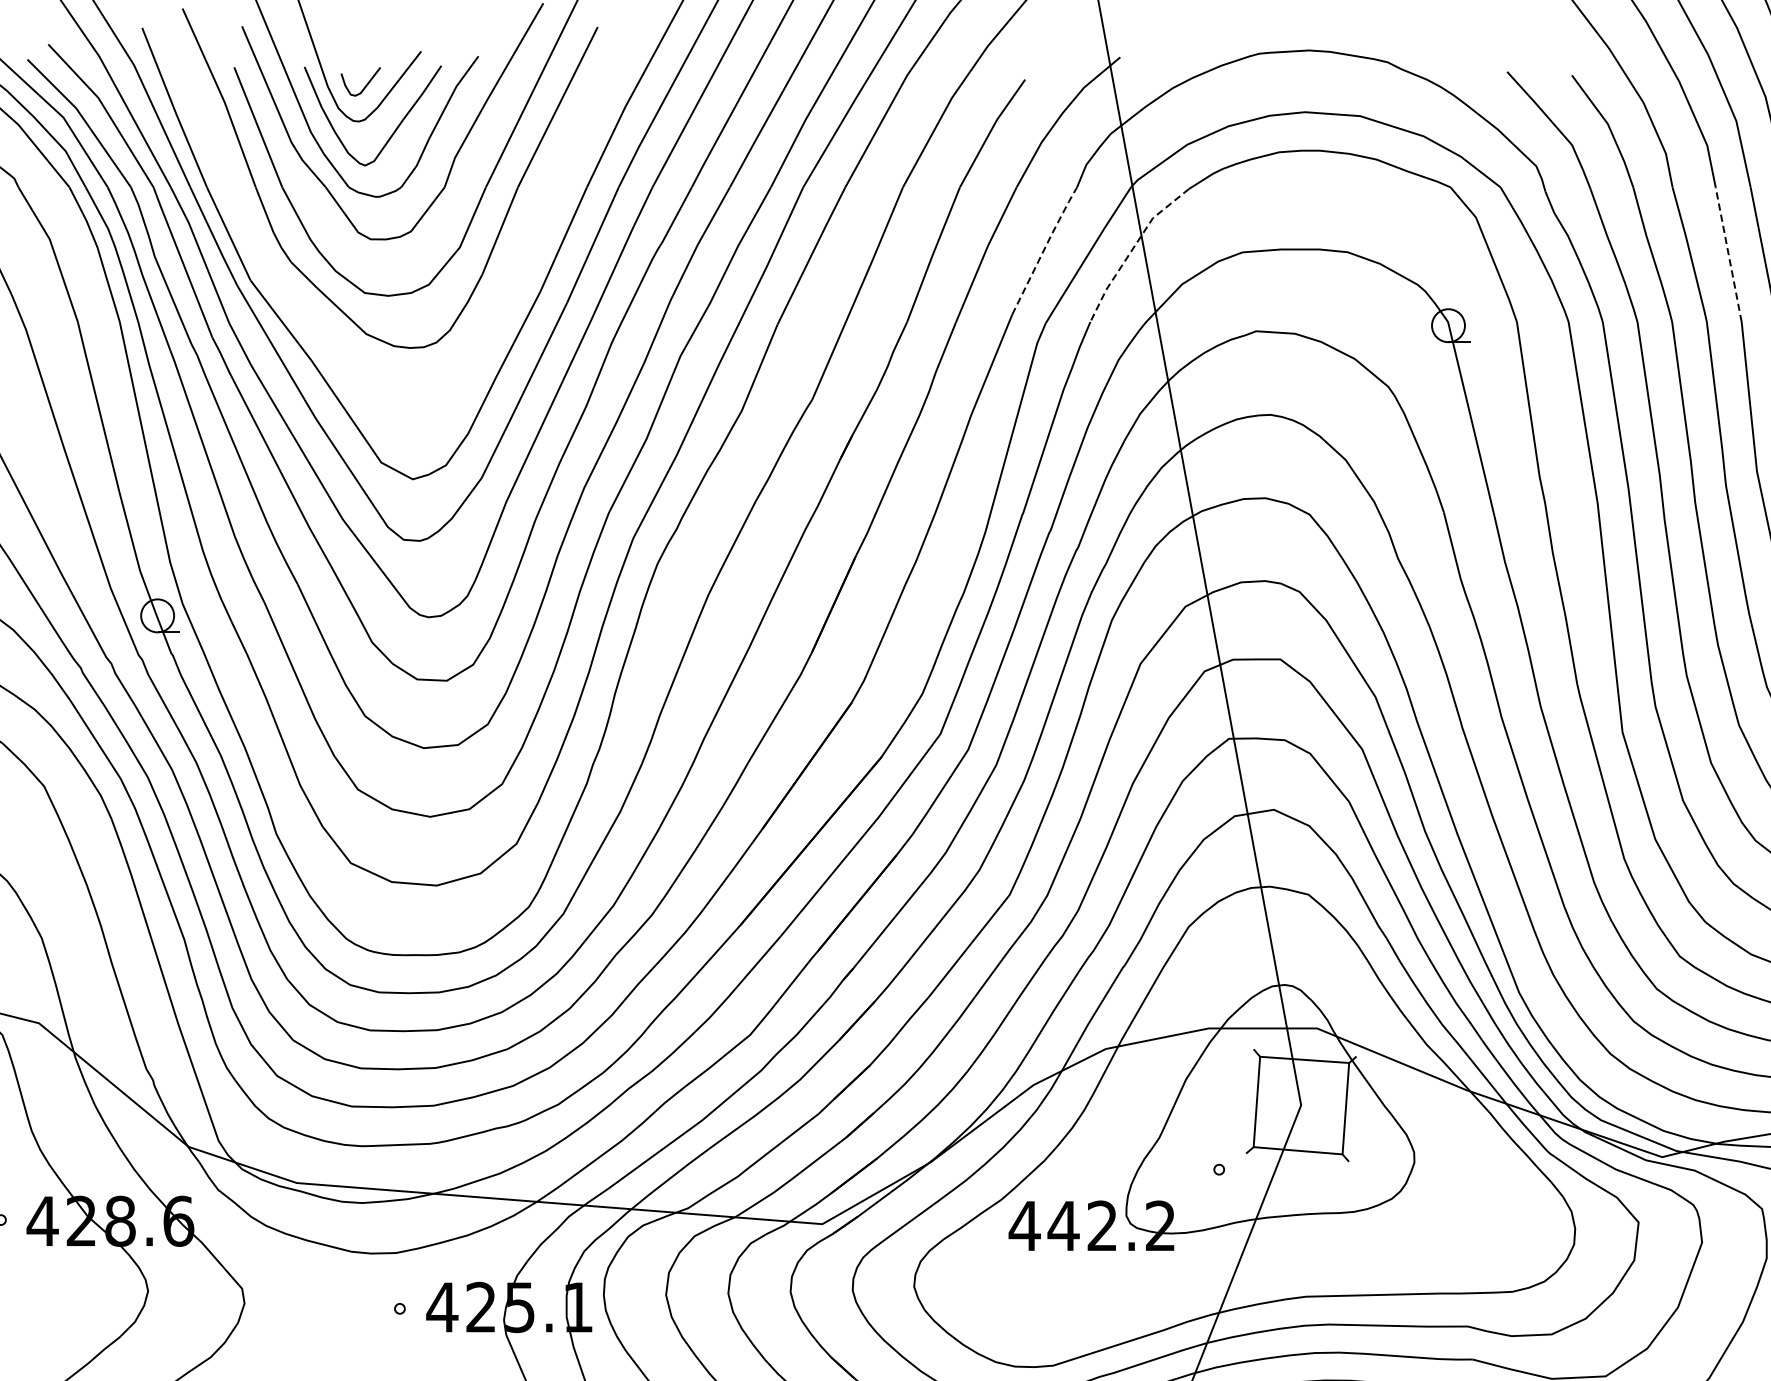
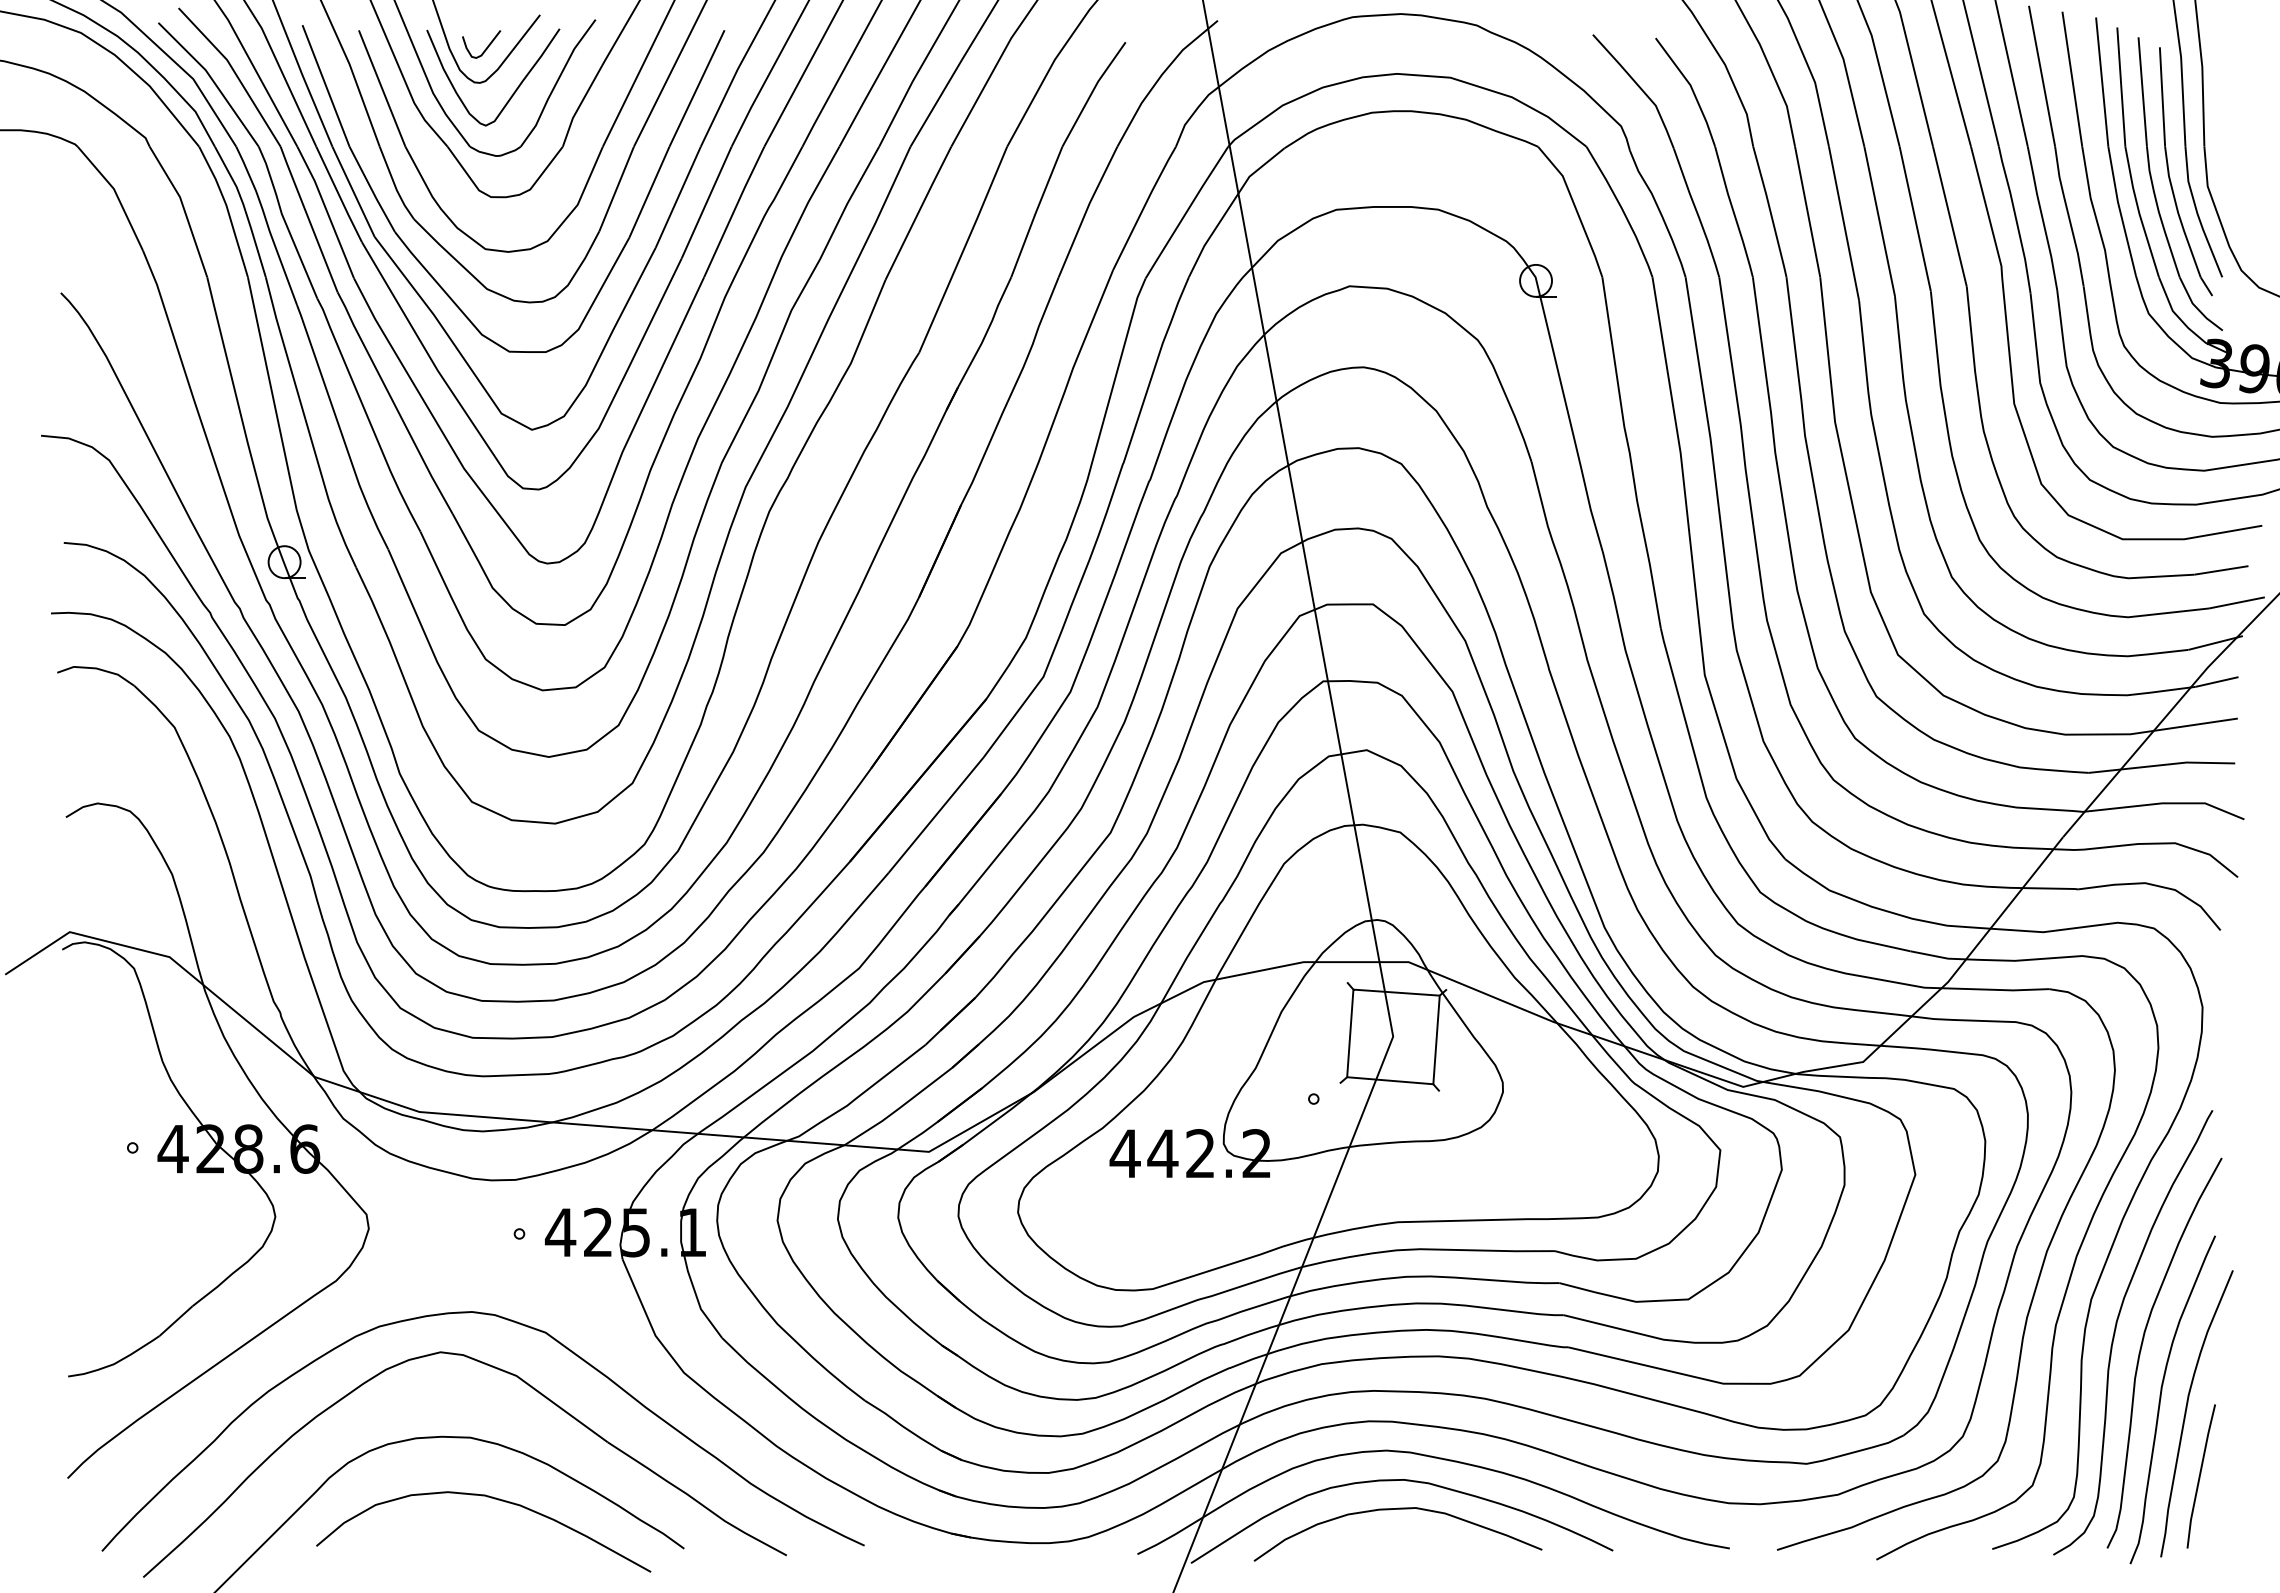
line: (1044, 248) -> (1144, 206), dashed -> solid
line: (1132, 248) -> (1229, 206), dashed -> solid
line: (1728, 254) -> (1807, 211), dashed -> solid
part: (304, 312) -> (426, 268), added

